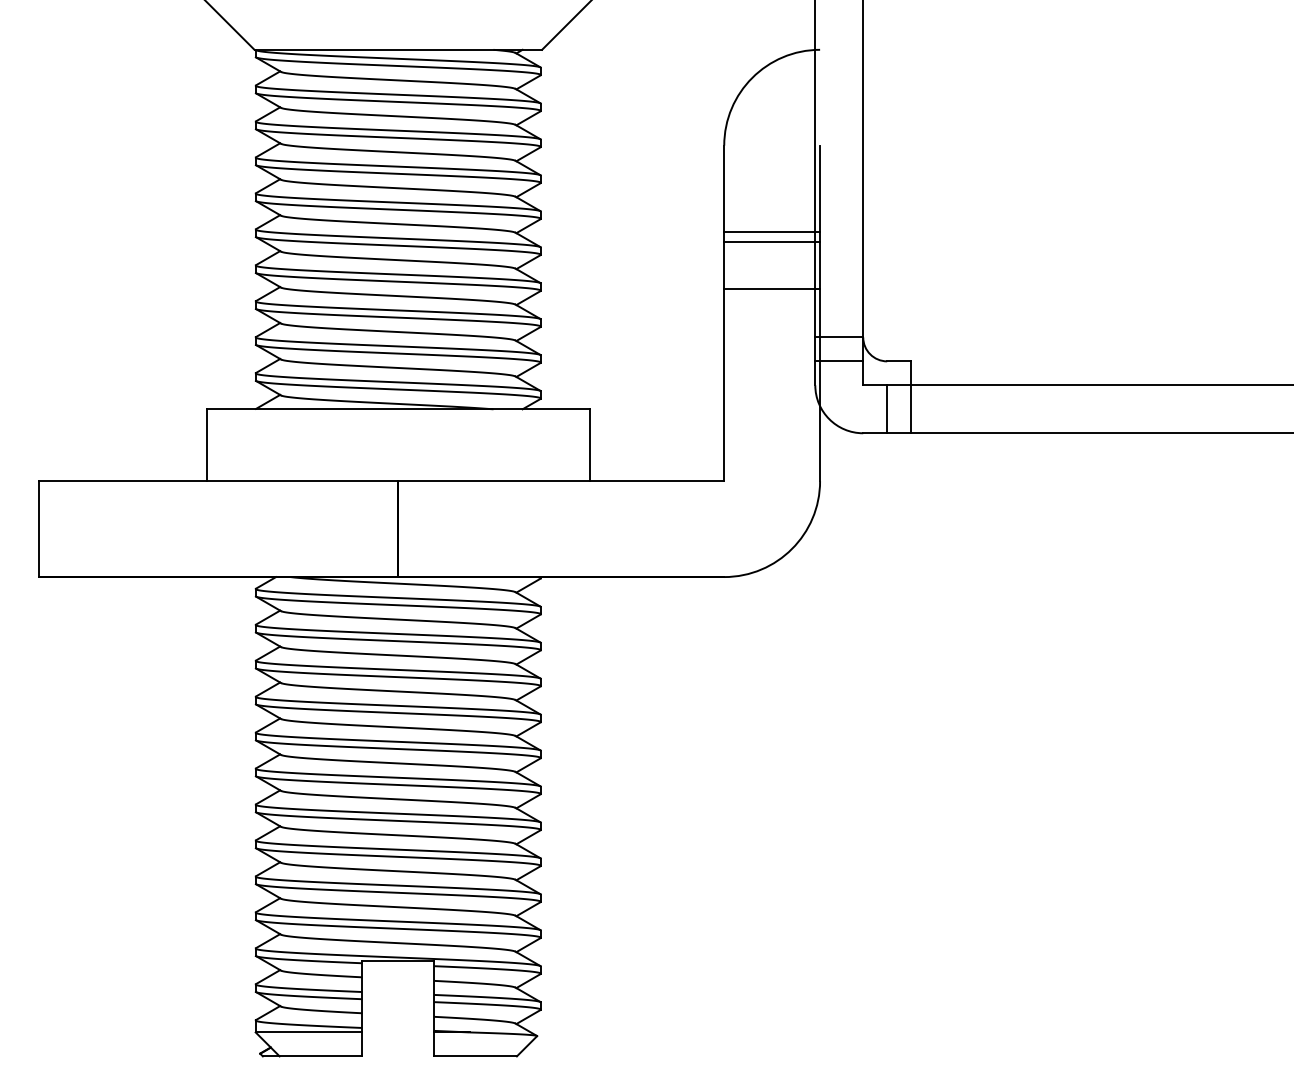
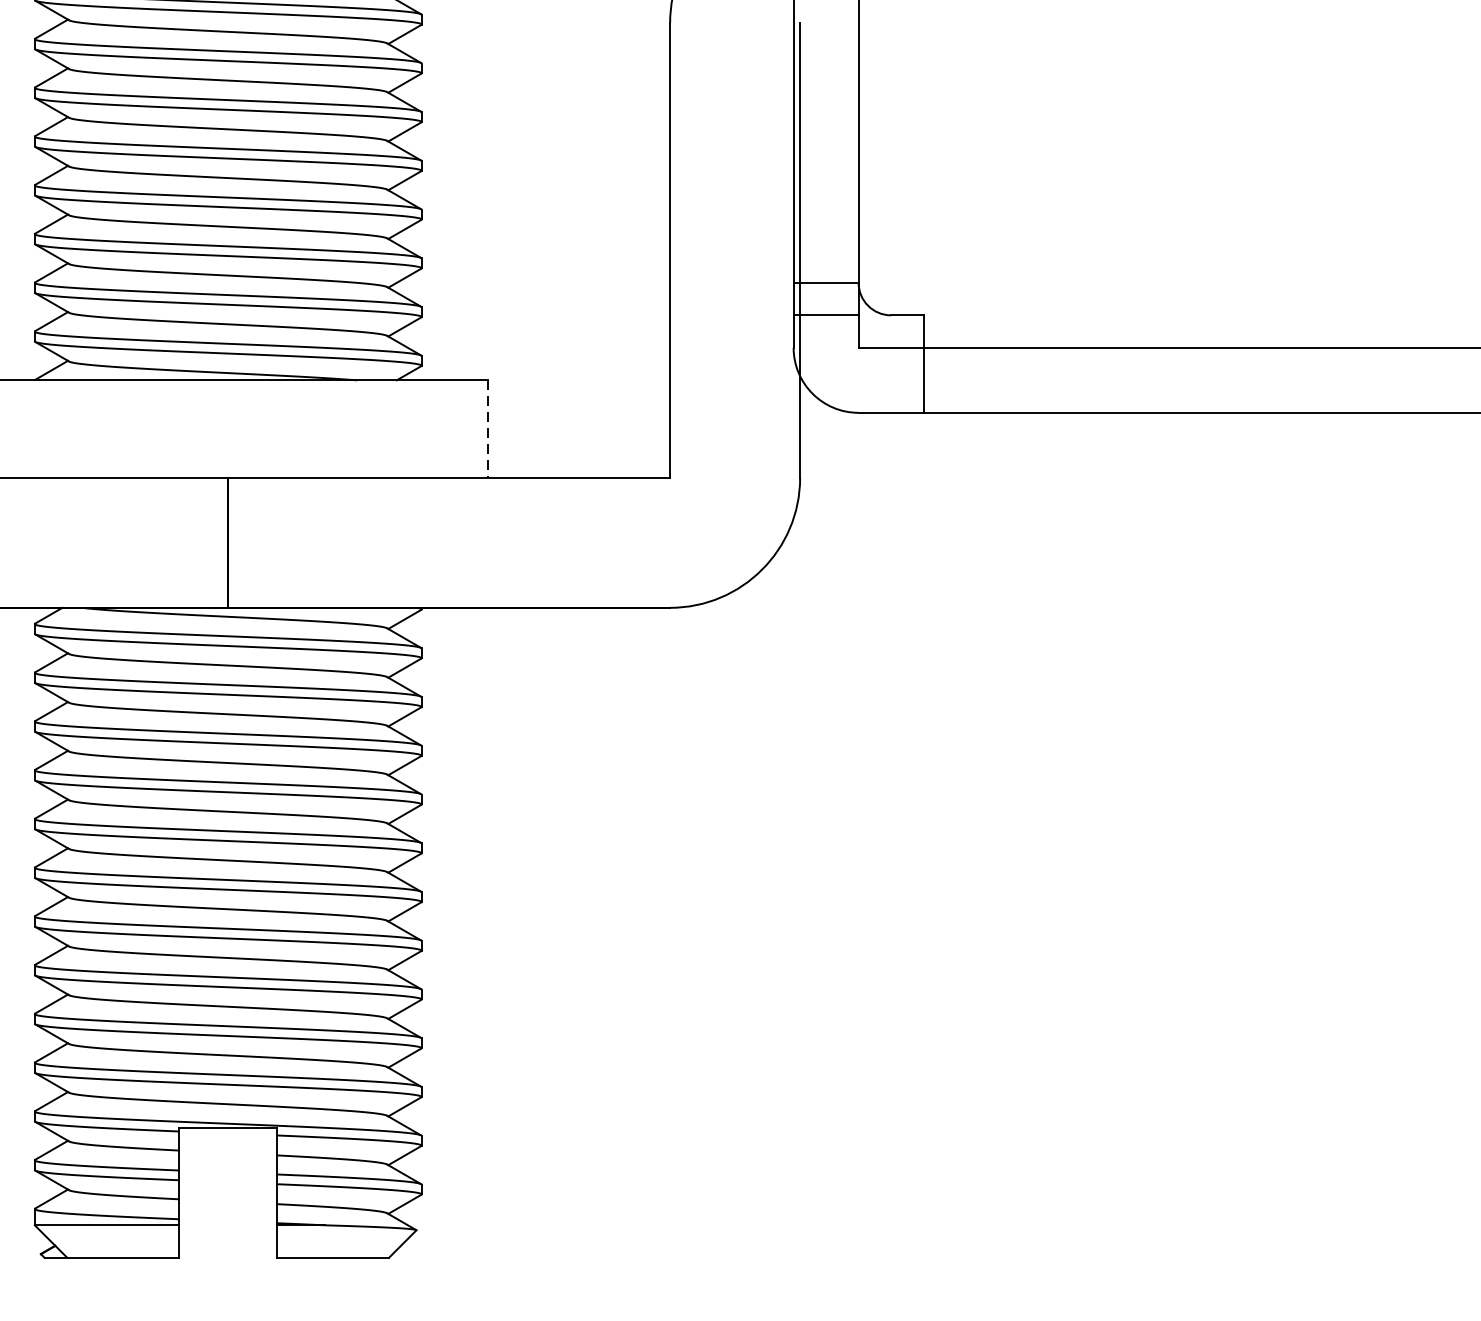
line: (772, 231) -> (735, 139), removed
line: (772, 241) -> (735, 152), removed
line: (772, 289) -> (735, 217), removed
line: (887, 409) -> (891, 380), removed
line: (590, 445) -> (488, 429), solid -> dashed

